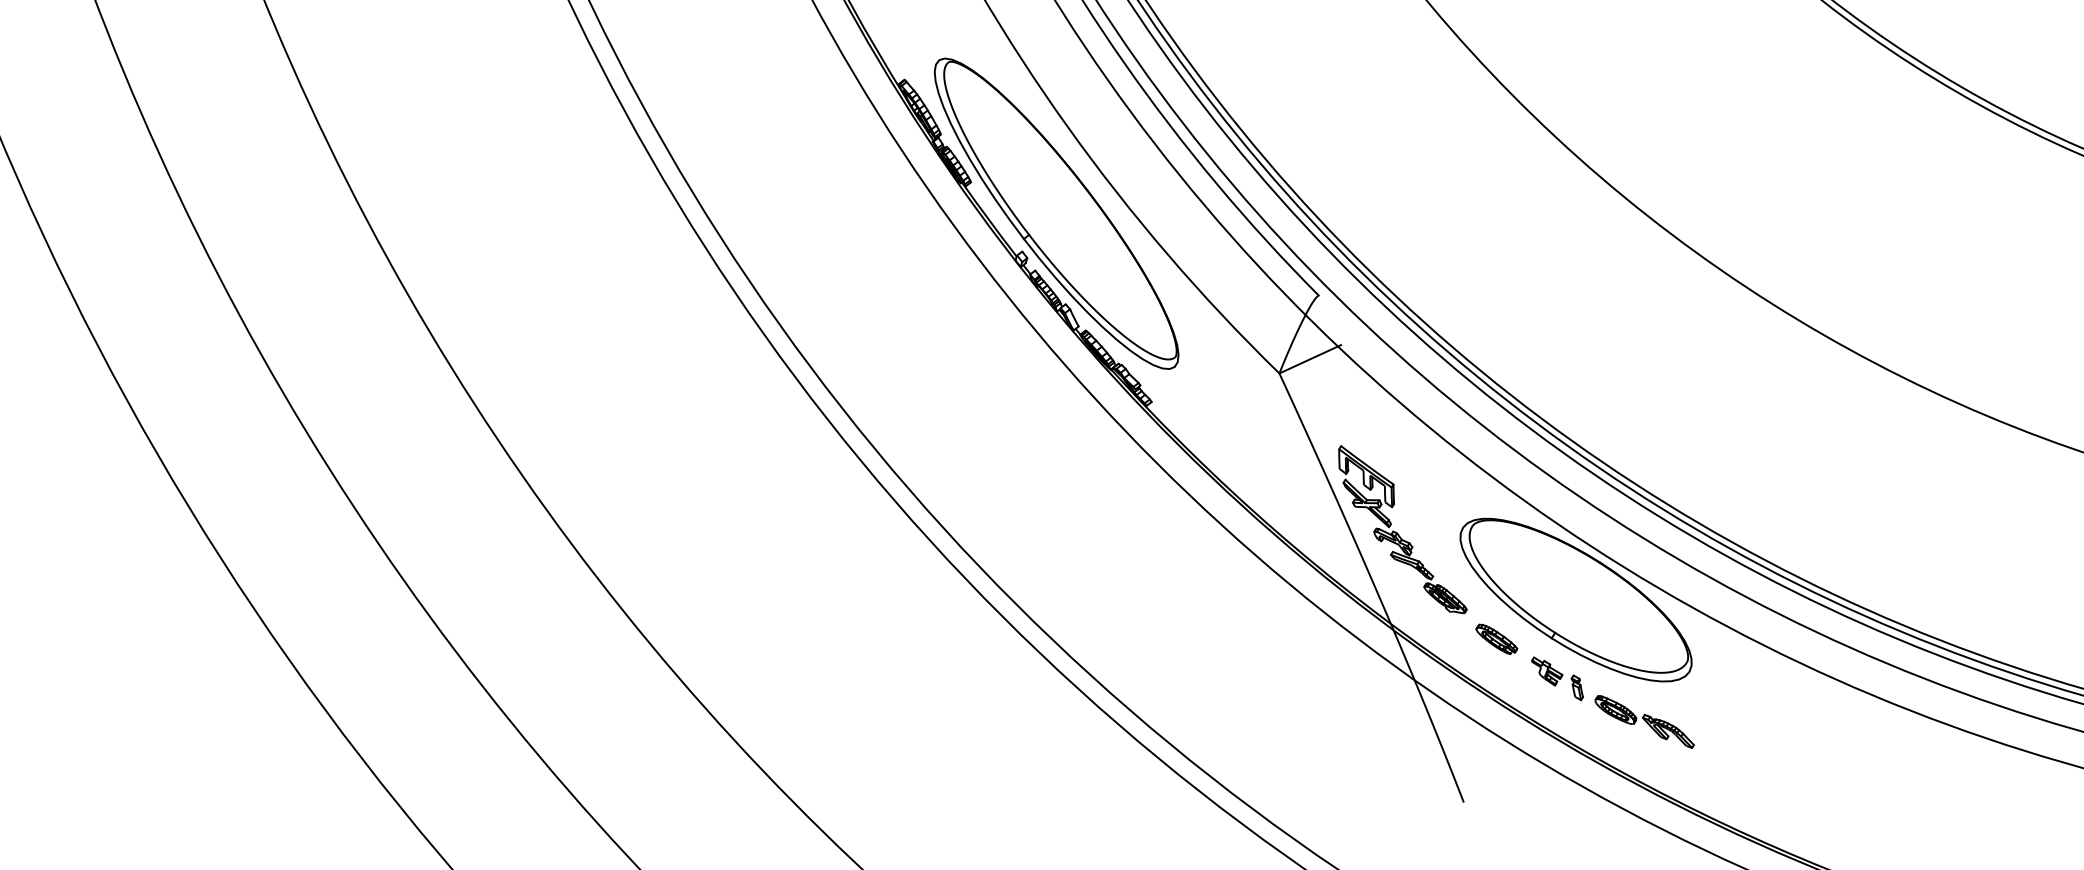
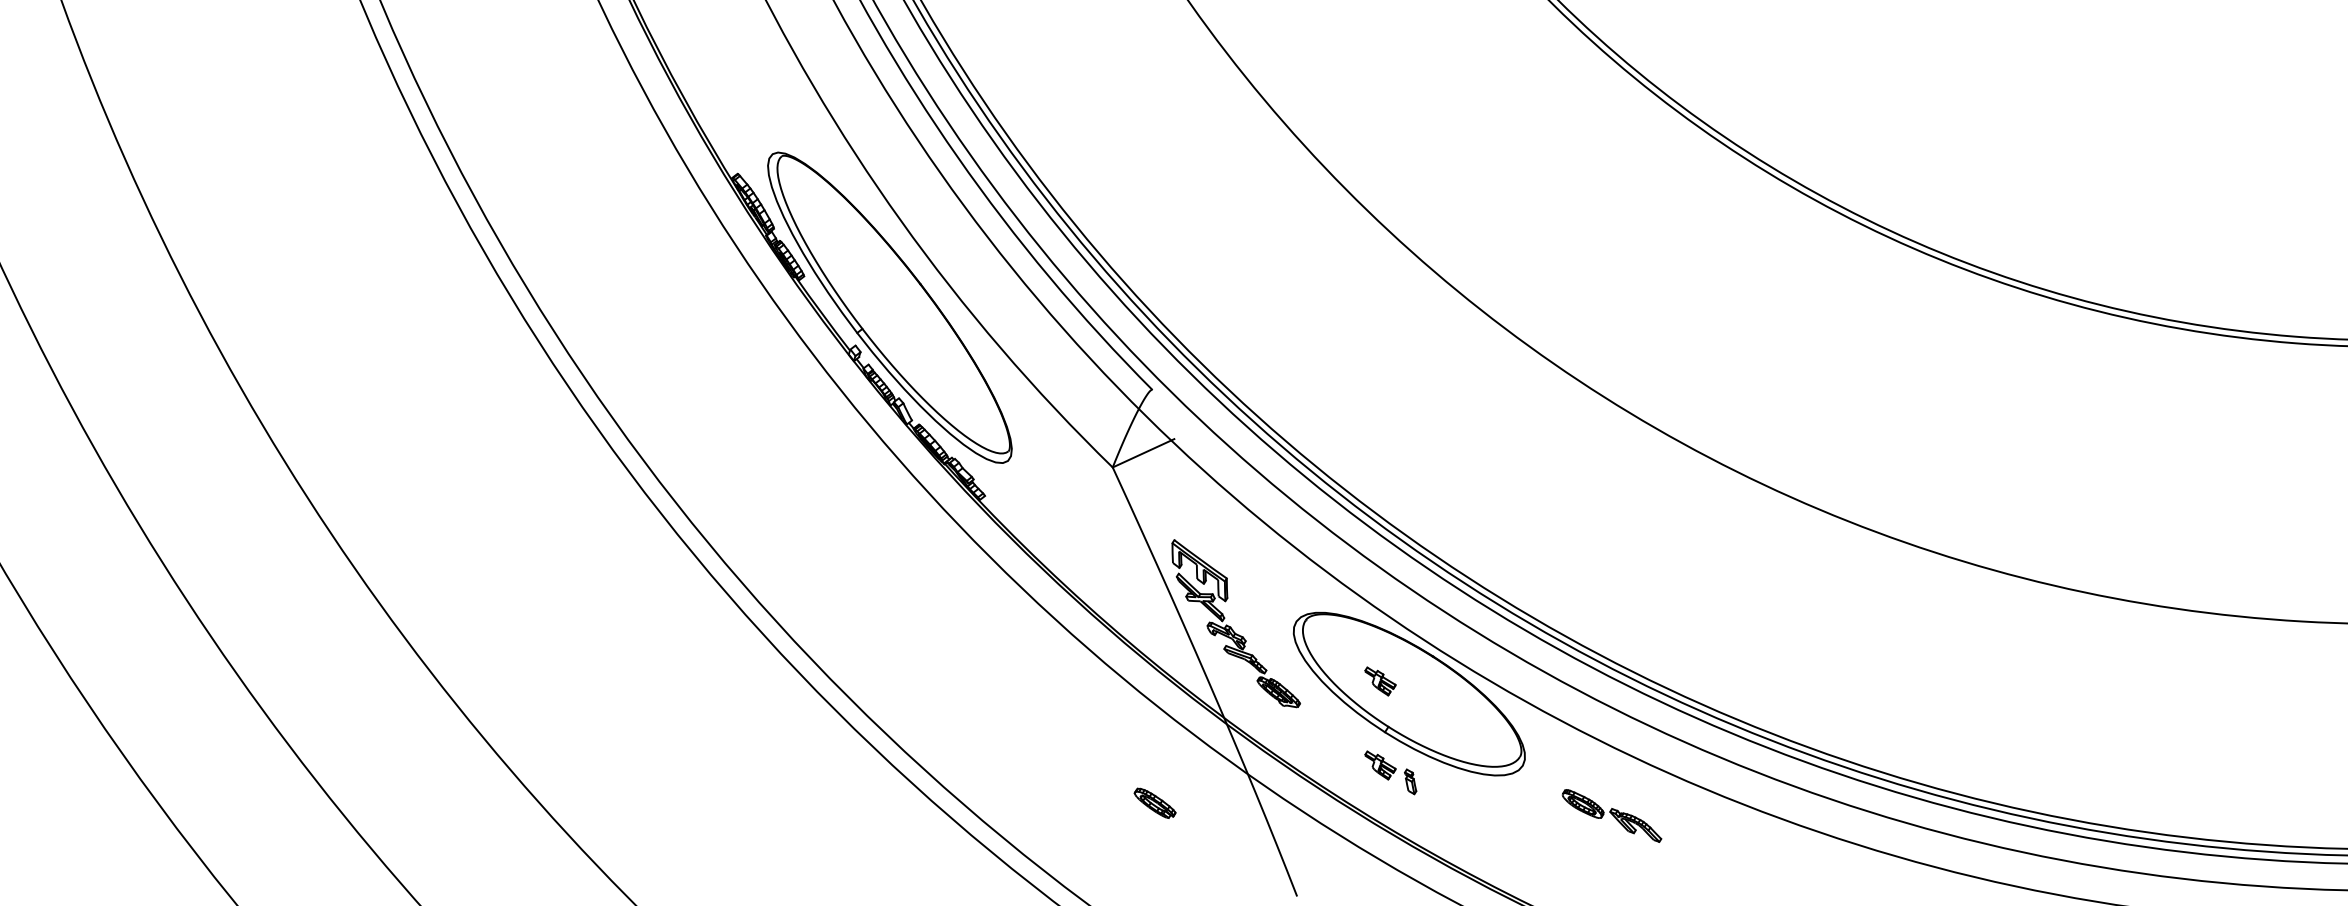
part: (1547, 587) -> (1380, 681), added
part: (1496, 638) -> (1154, 802), moved
part: (1644, 721) -> (1611, 815), moved

